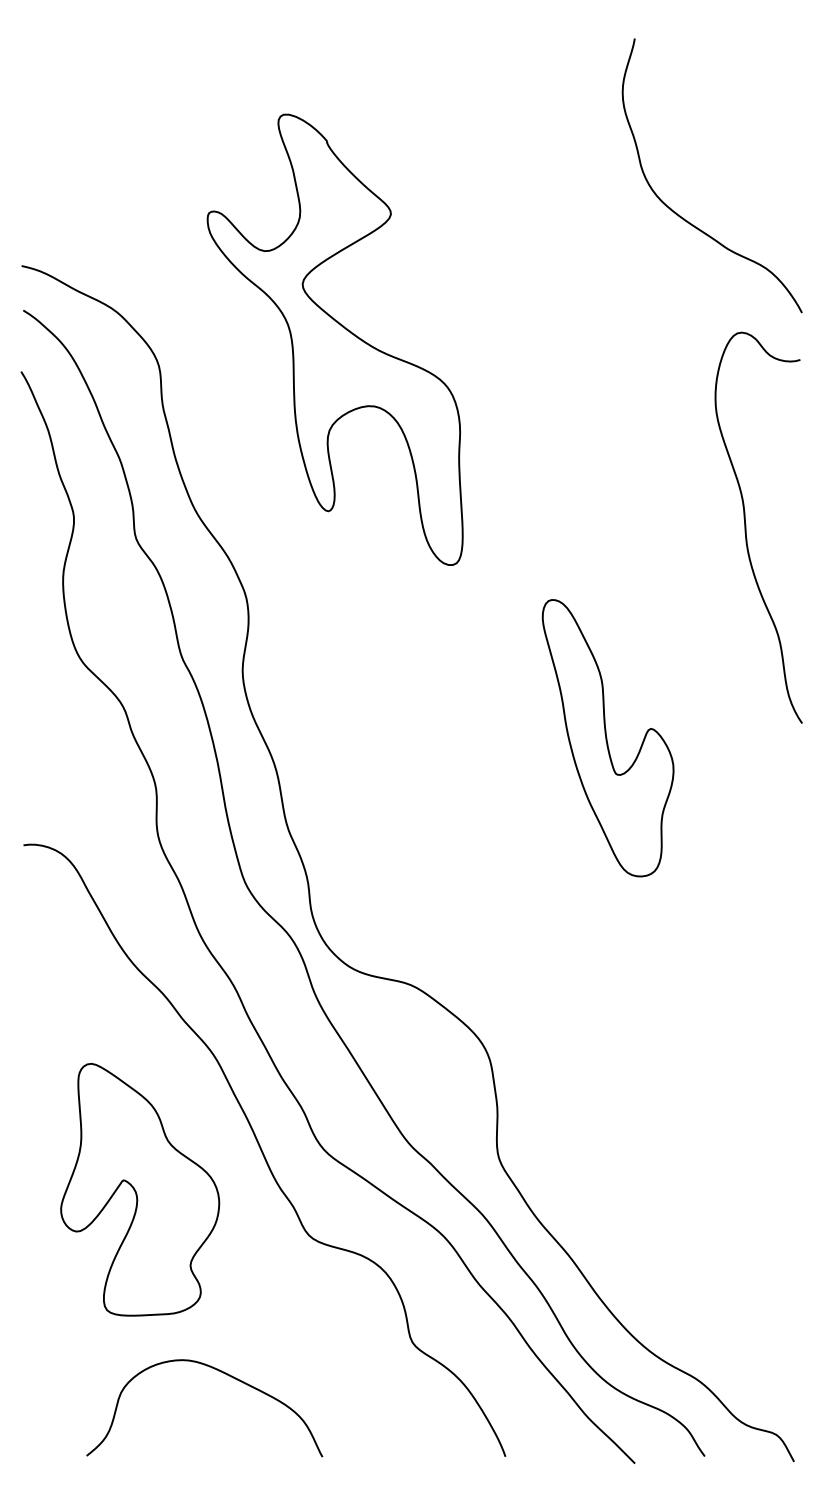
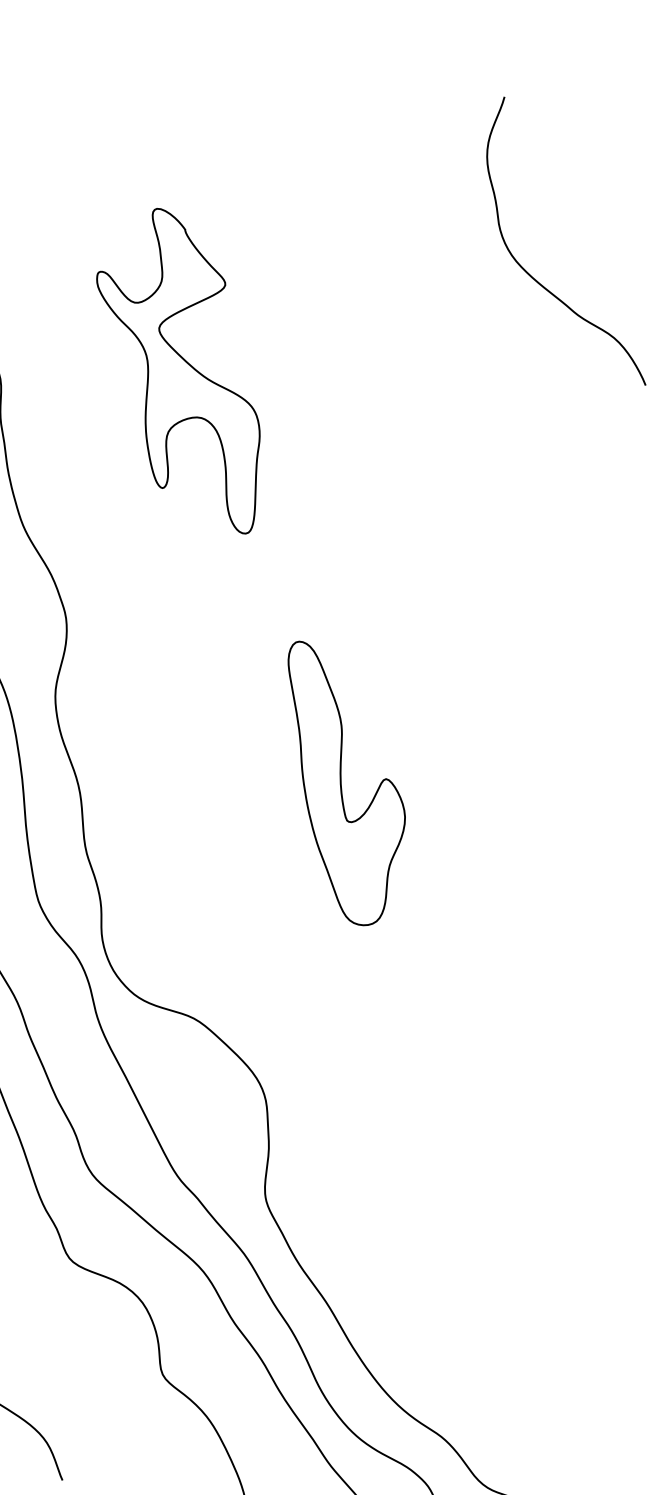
part: (334, 339) -> (177, 368), size x0.7
curve: (746, 527) -> (570, 594), removed
part: (607, 738) -> (341, 784), moved

